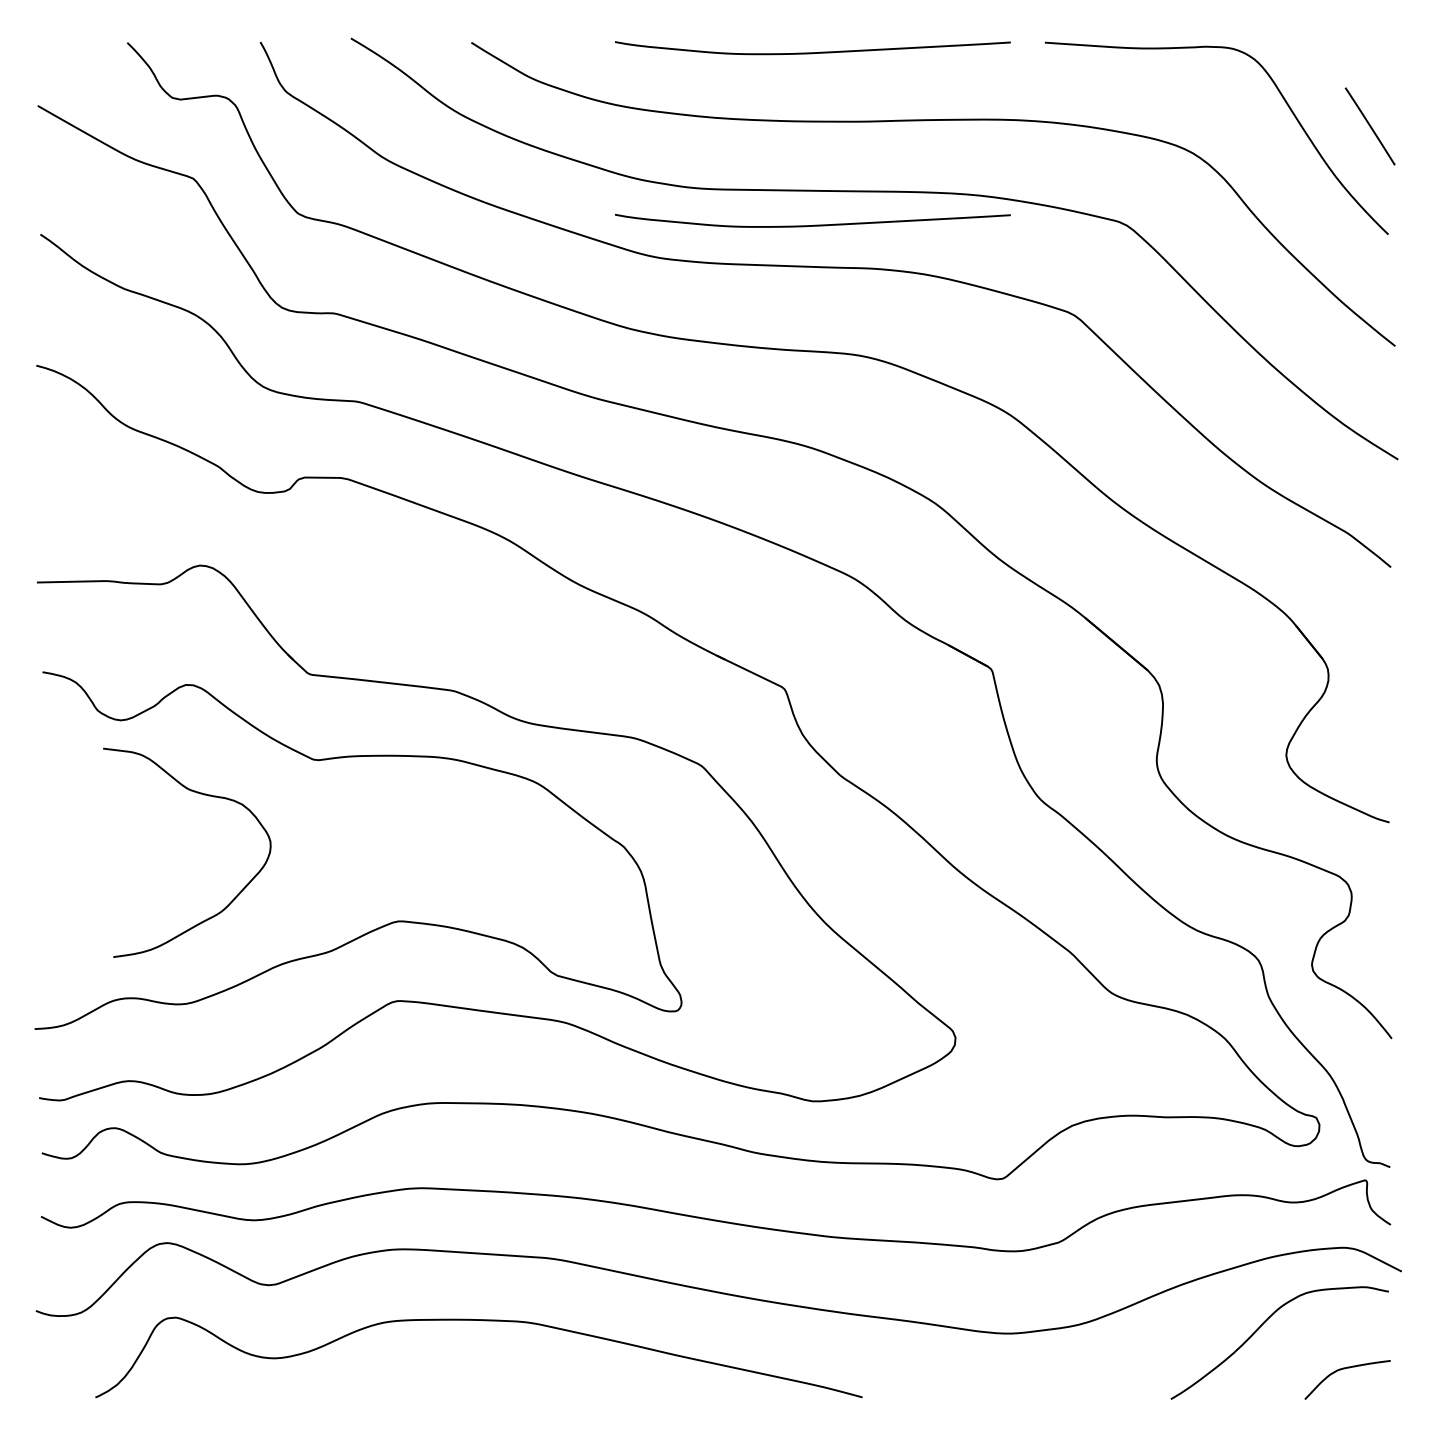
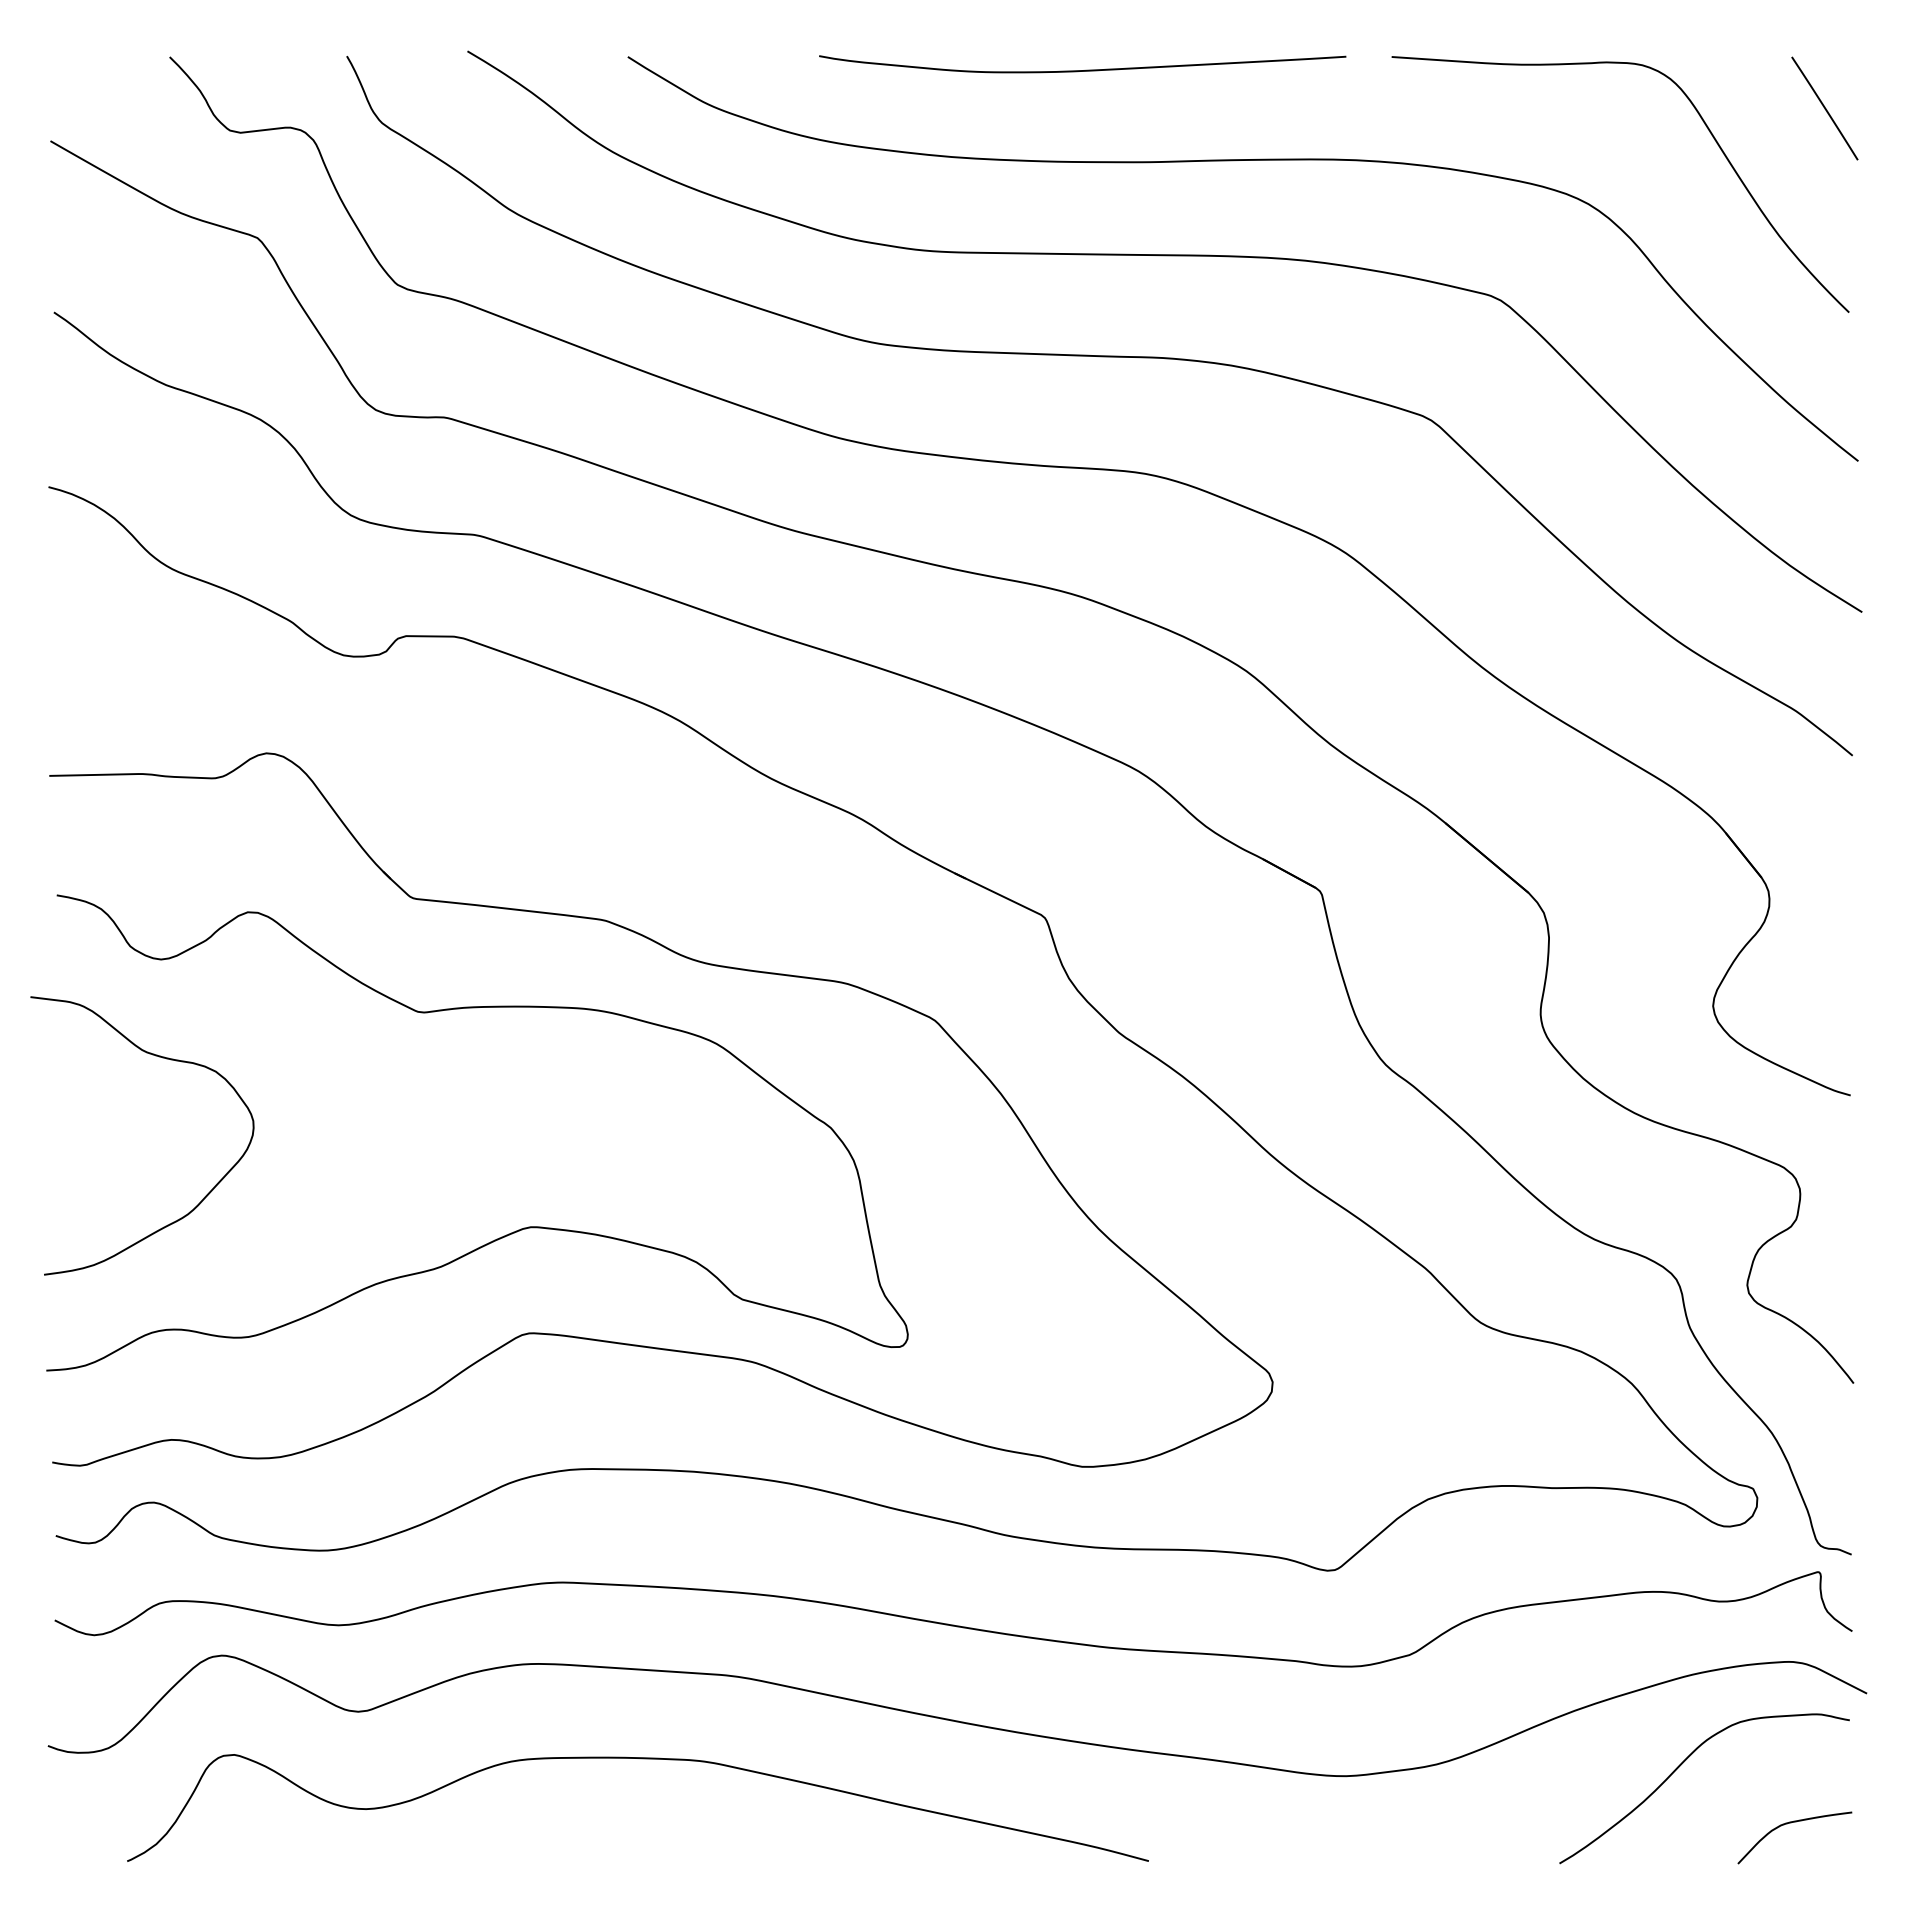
line: (1369, 126) -> (1824, 108), moved
curve: (812, 225) -> (1082, 300), removed
curve: (202, 794) -> (162, 1058), moved

